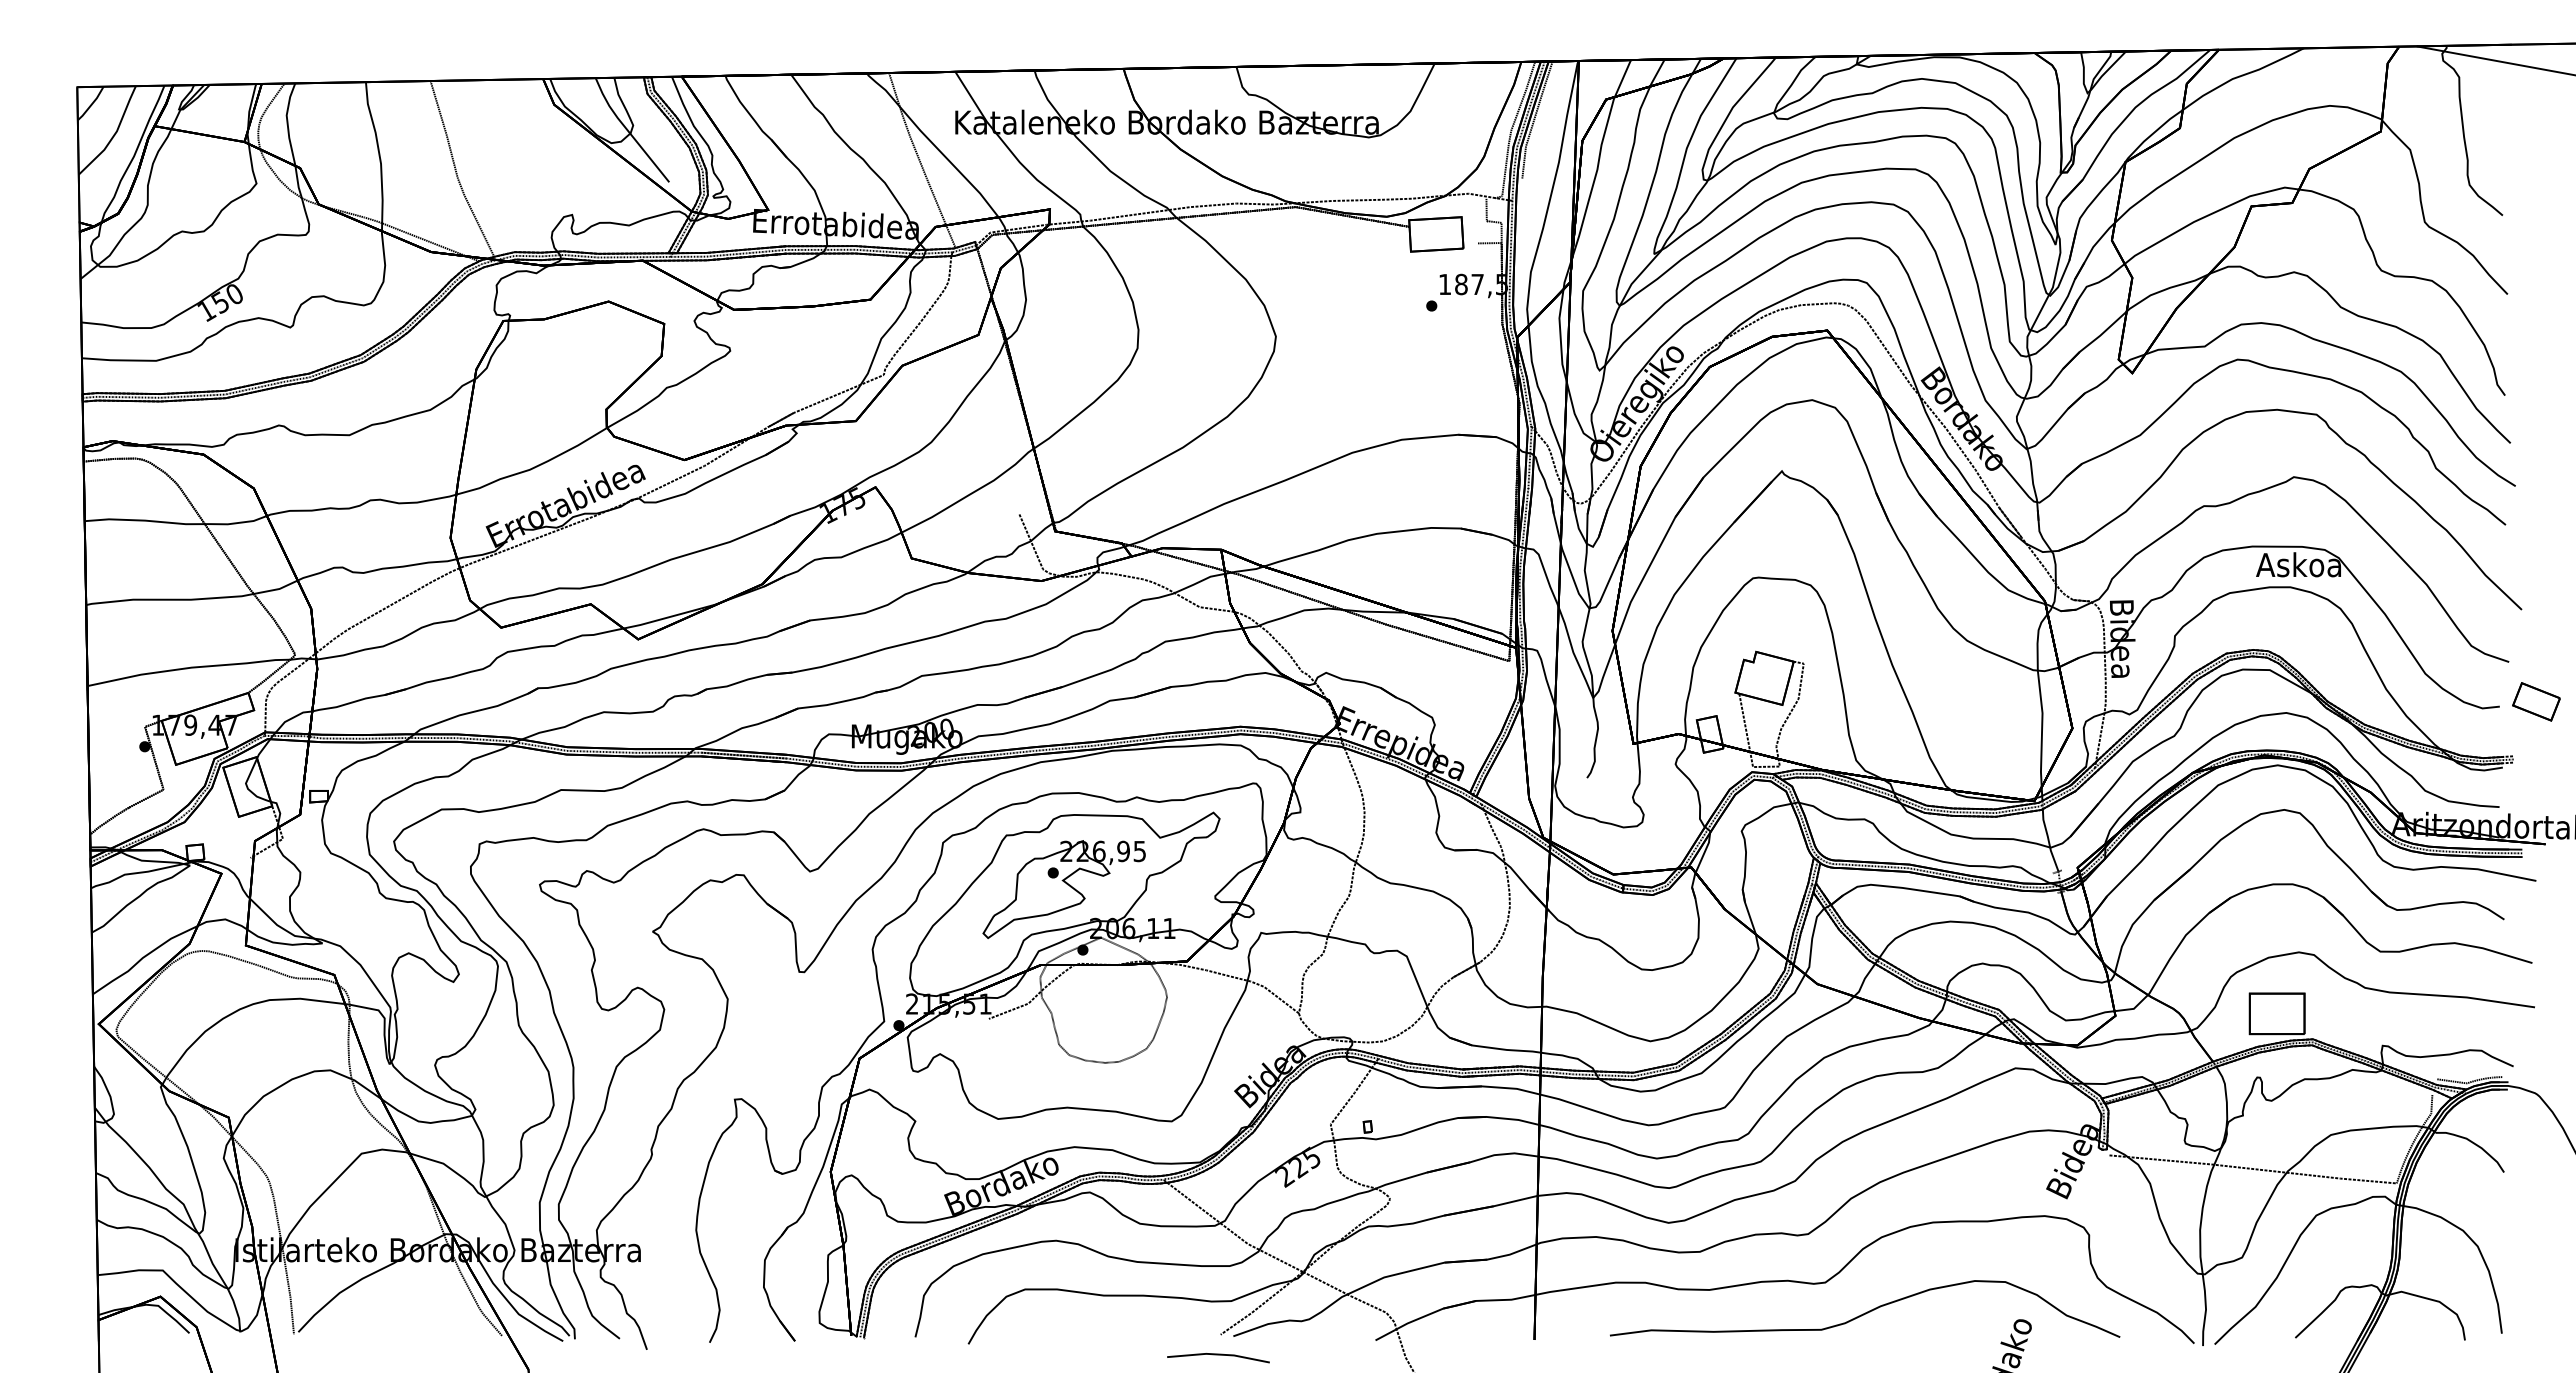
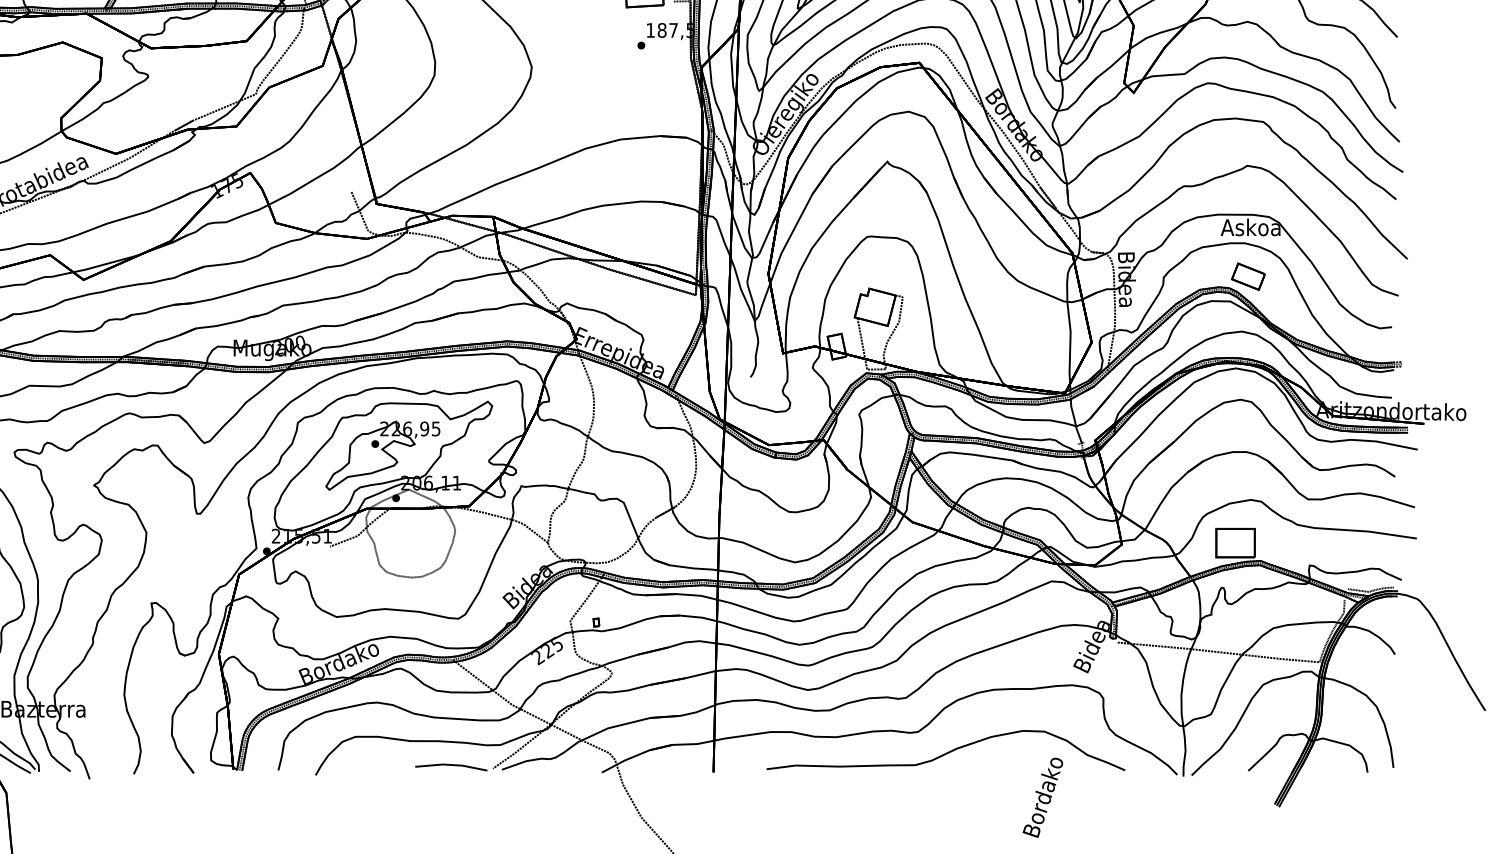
part: (2536, 701) -> (1248, 276), moved
line: (1218, 1355) -> (451, 765), moved

